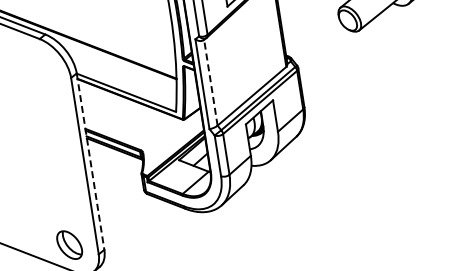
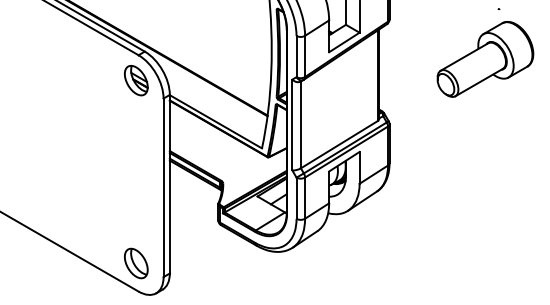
part: (41, 64) -> (136, 80), added
line: (210, 82) -> (300, 124), dashed -> solid
line: (90, 161) -> (169, 184), dashed -> solid

